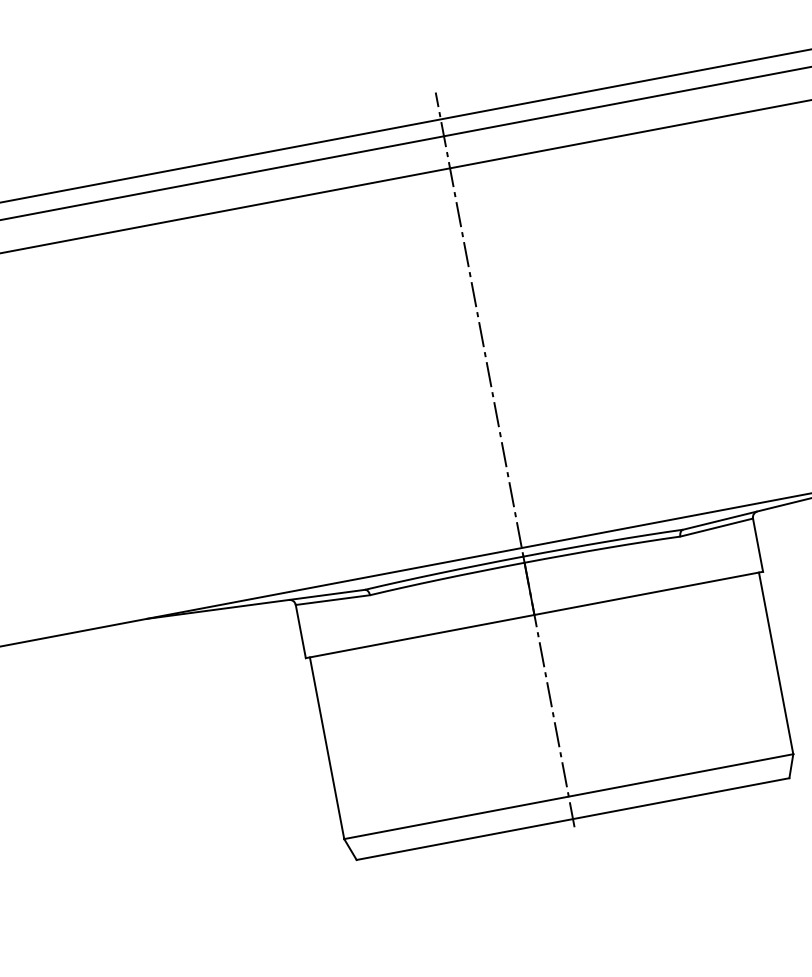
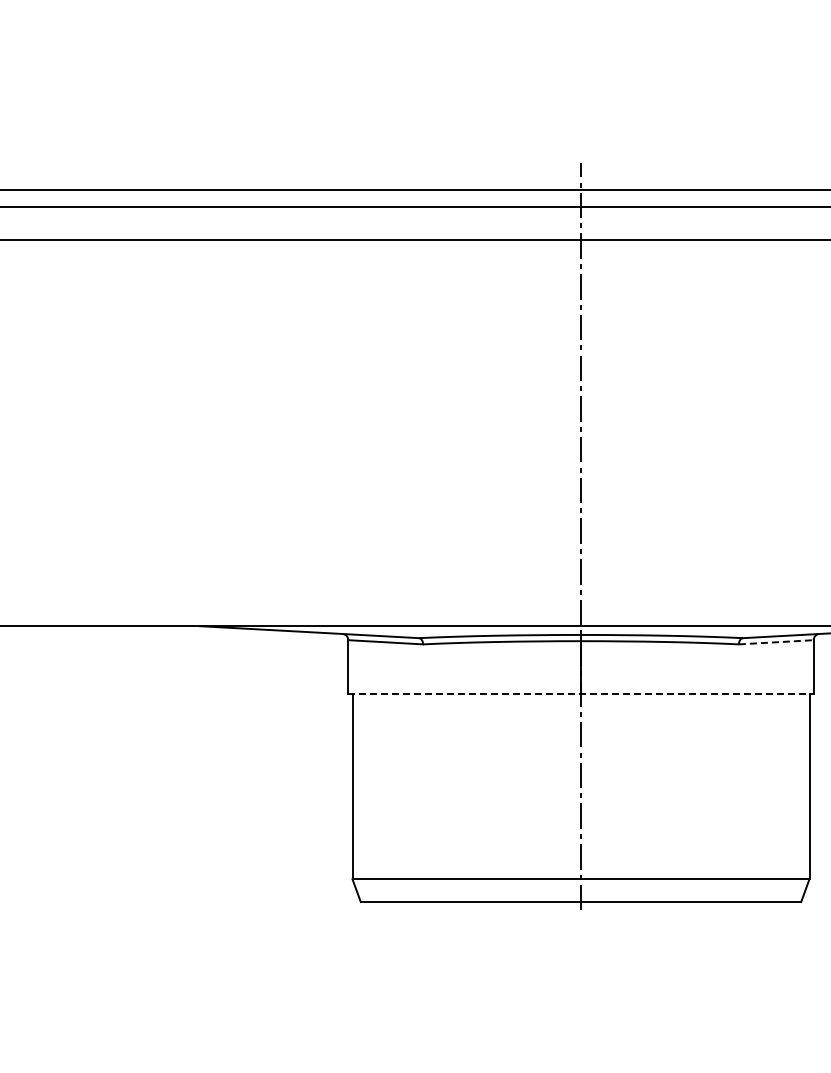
line: (716, 527) -> (776, 642), solid -> dashed
line: (533, 615) -> (580, 694), solid -> dashed

